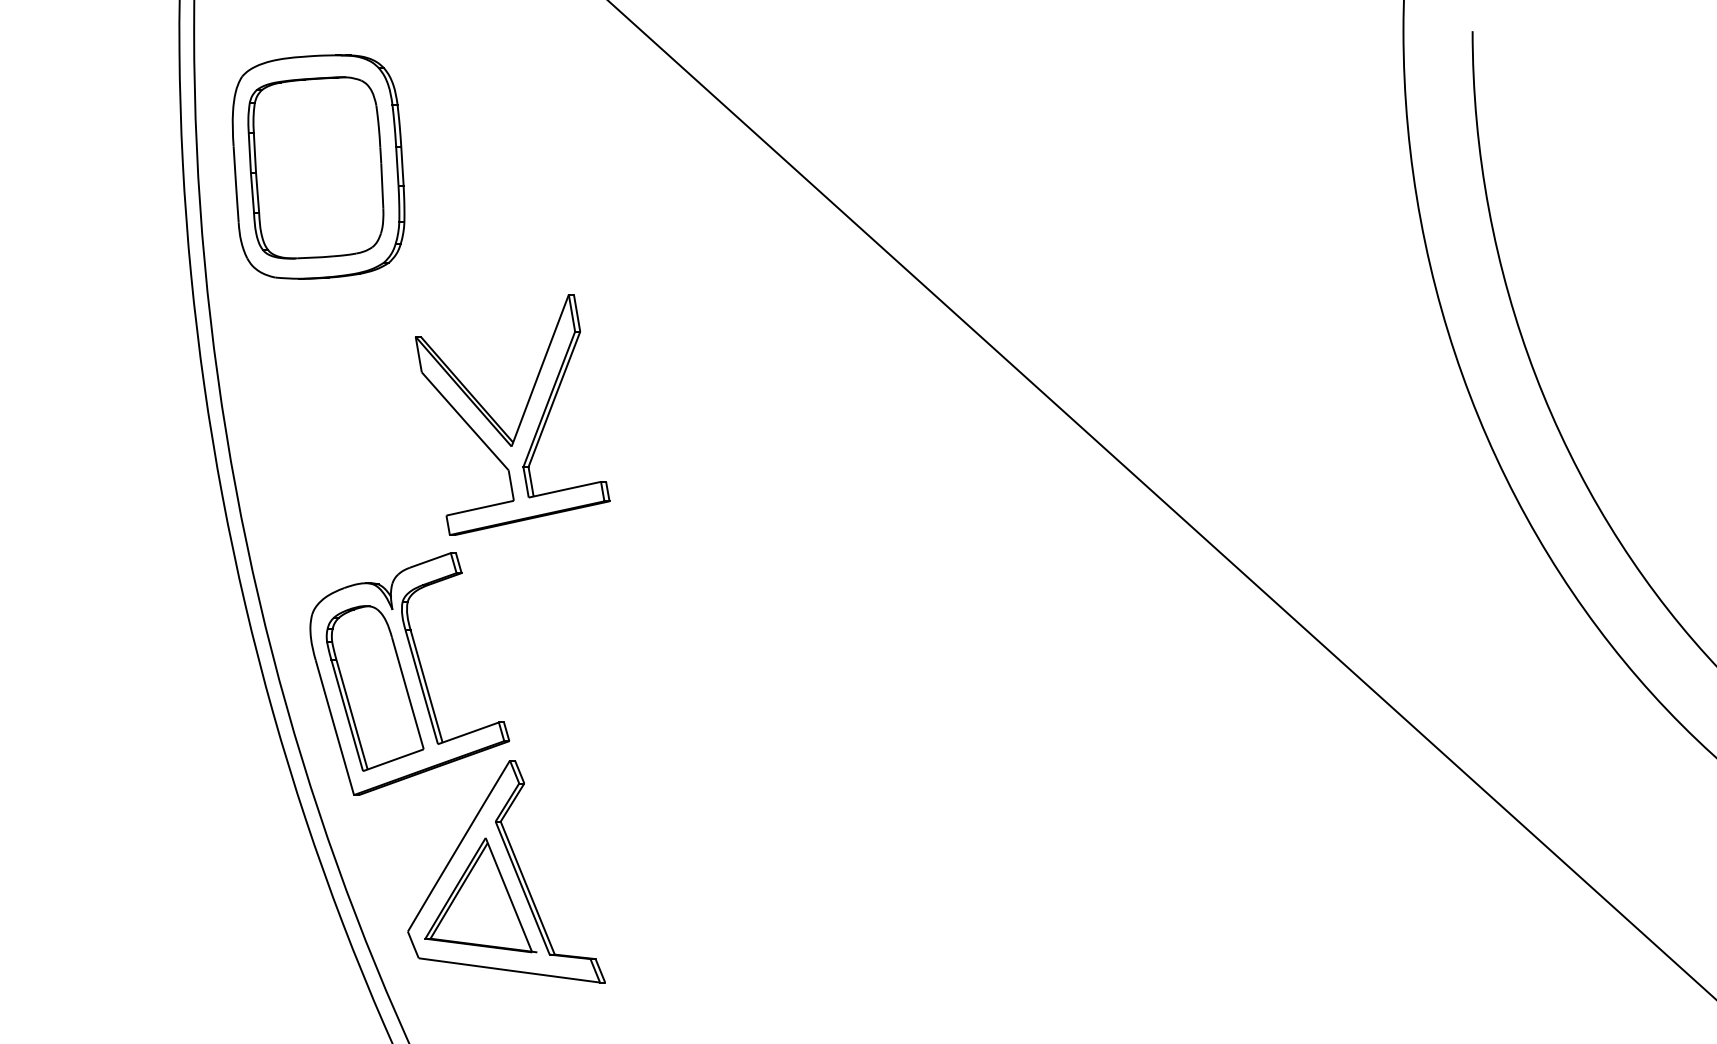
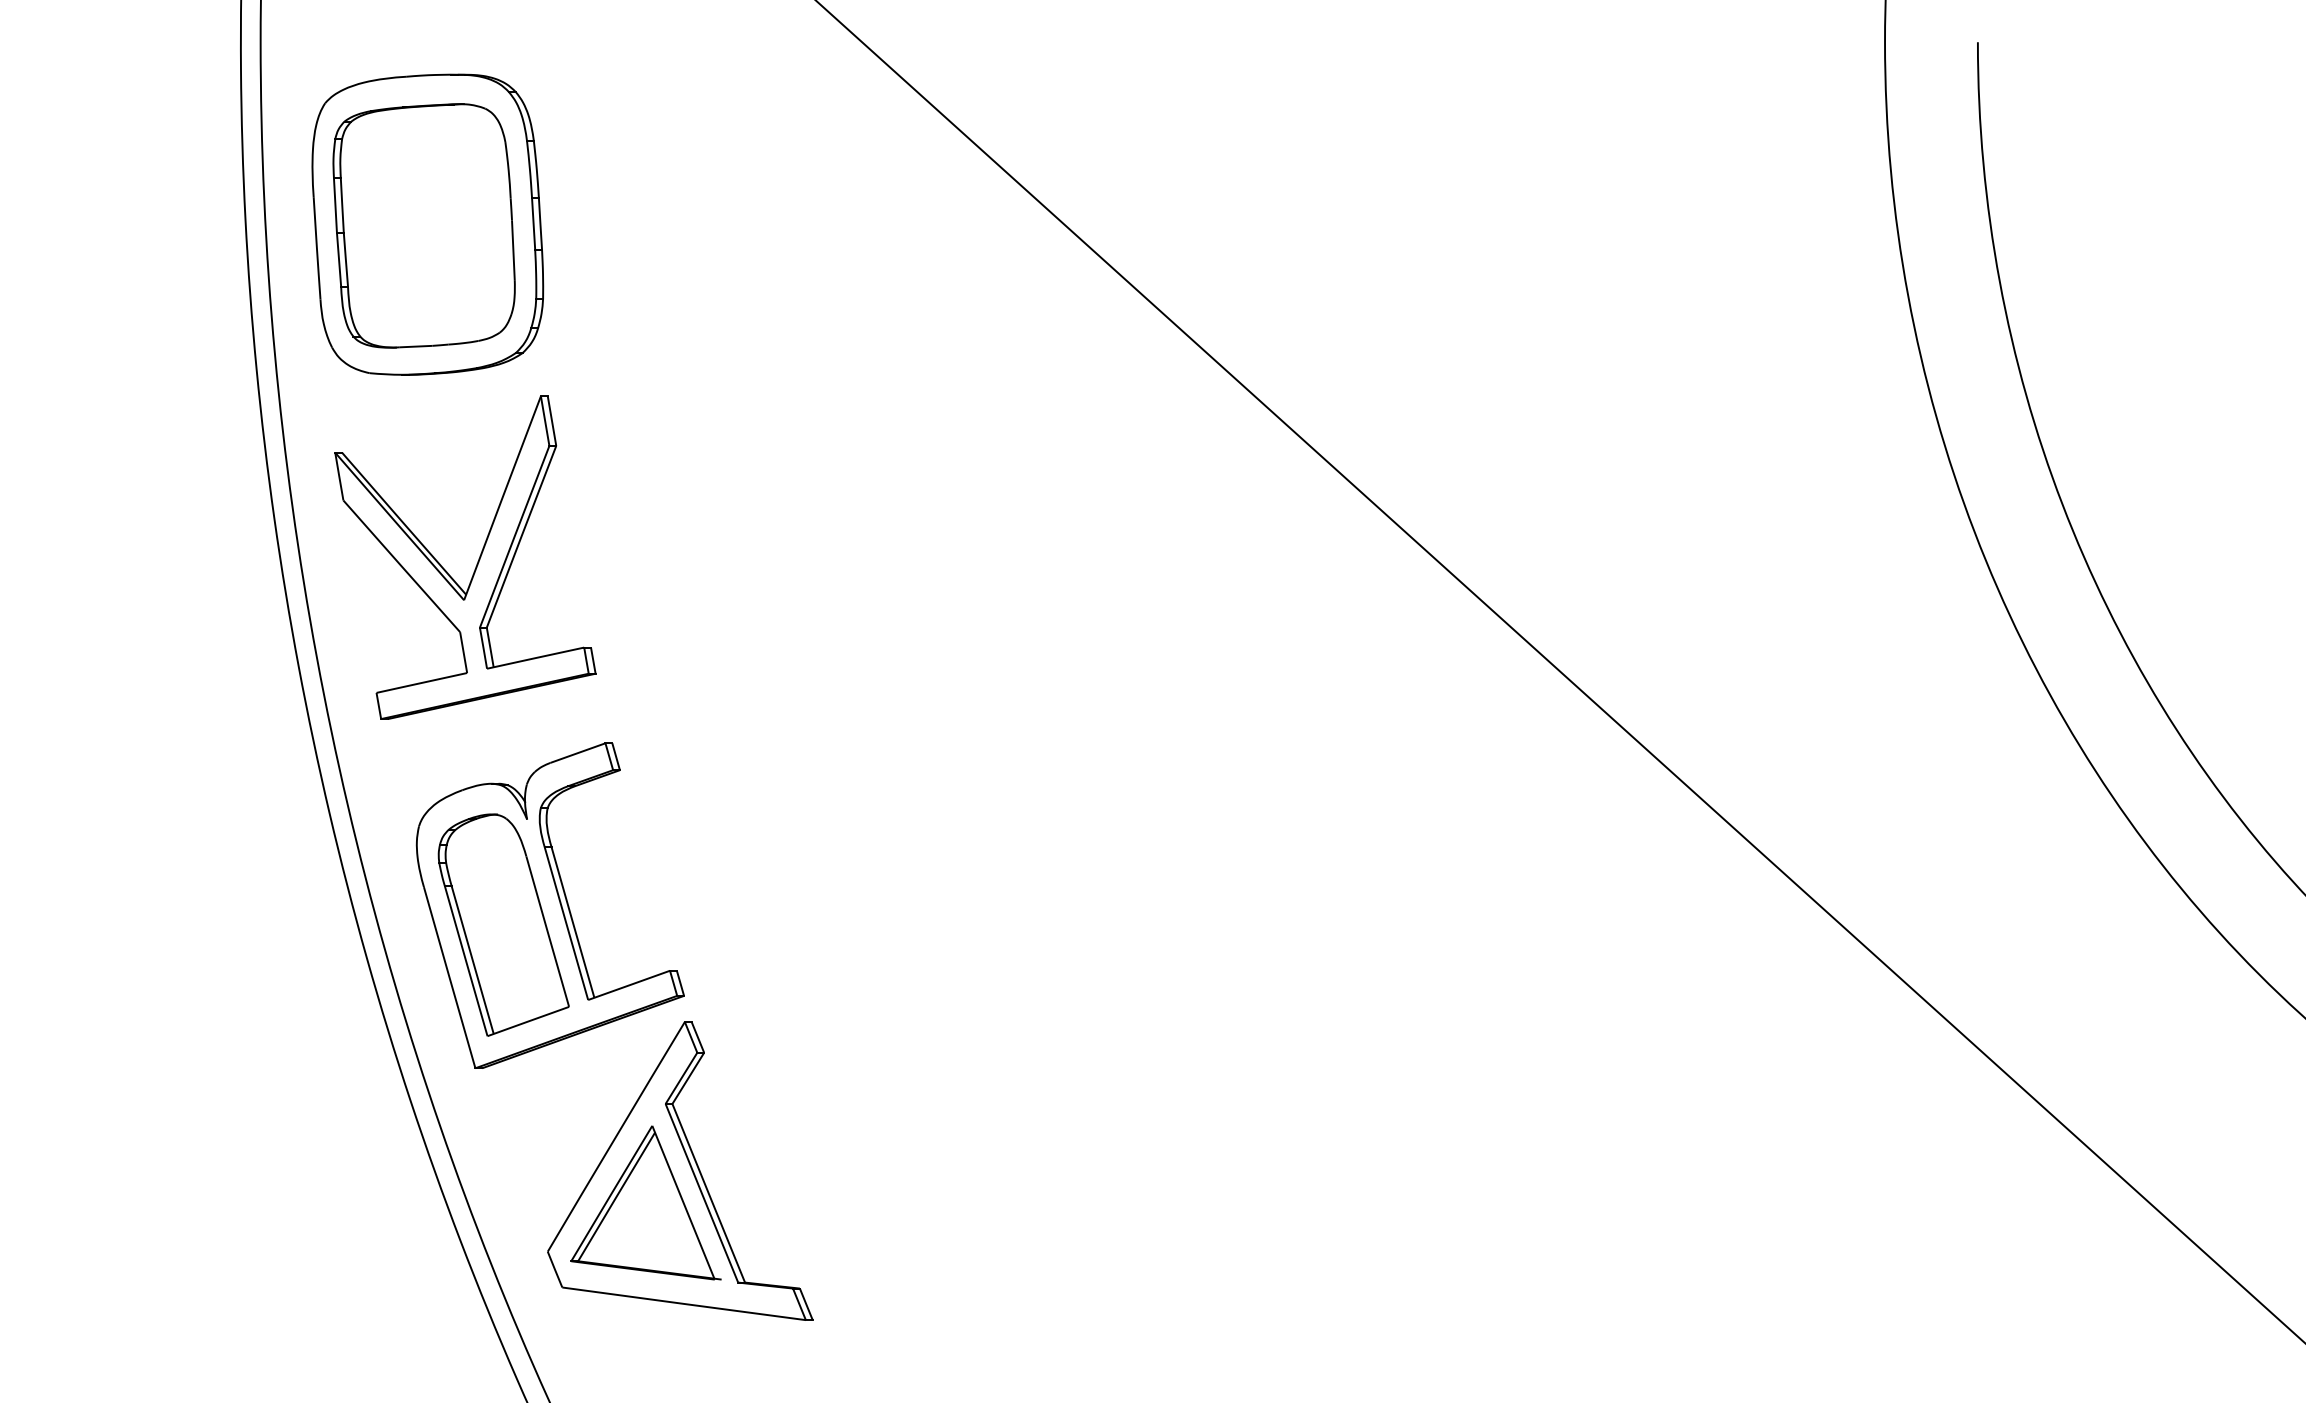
part: (520, 419) -> (476, 563), moved

